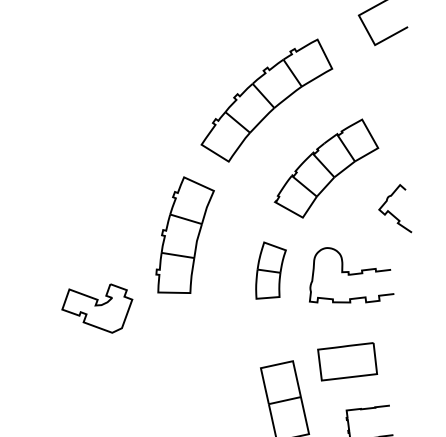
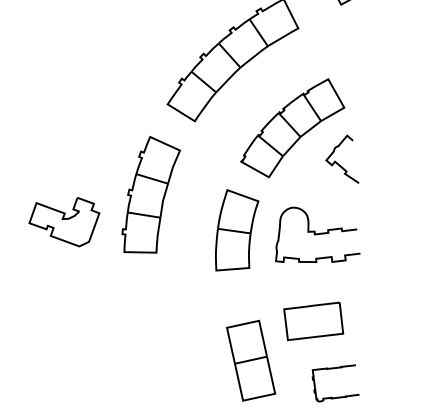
curve: (391, 212) -> (338, 163), moved
part: (270, 270) -> (236, 230), size x1.43
part: (97, 308) -> (64, 222), moved

